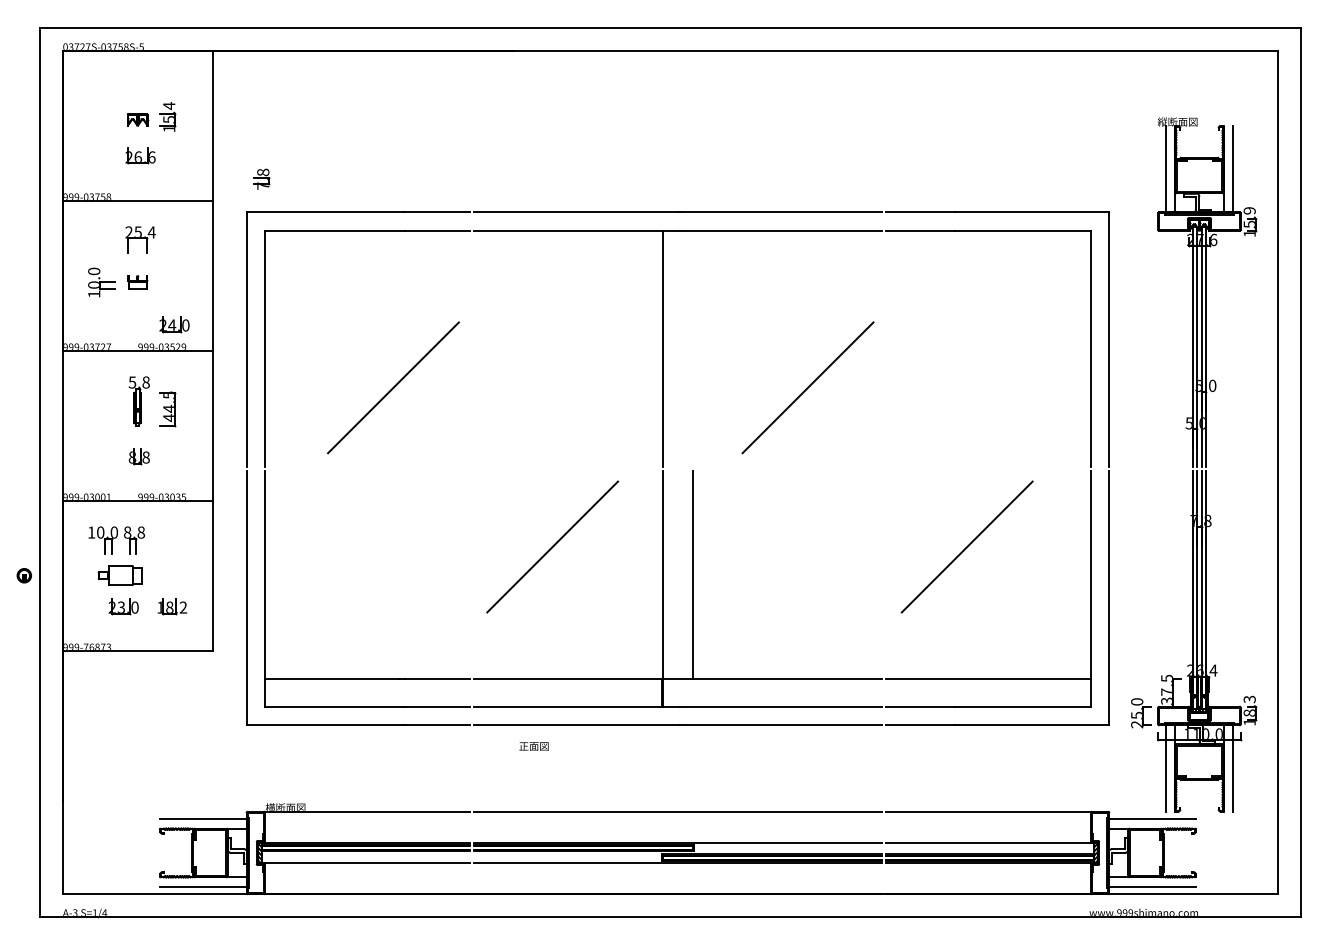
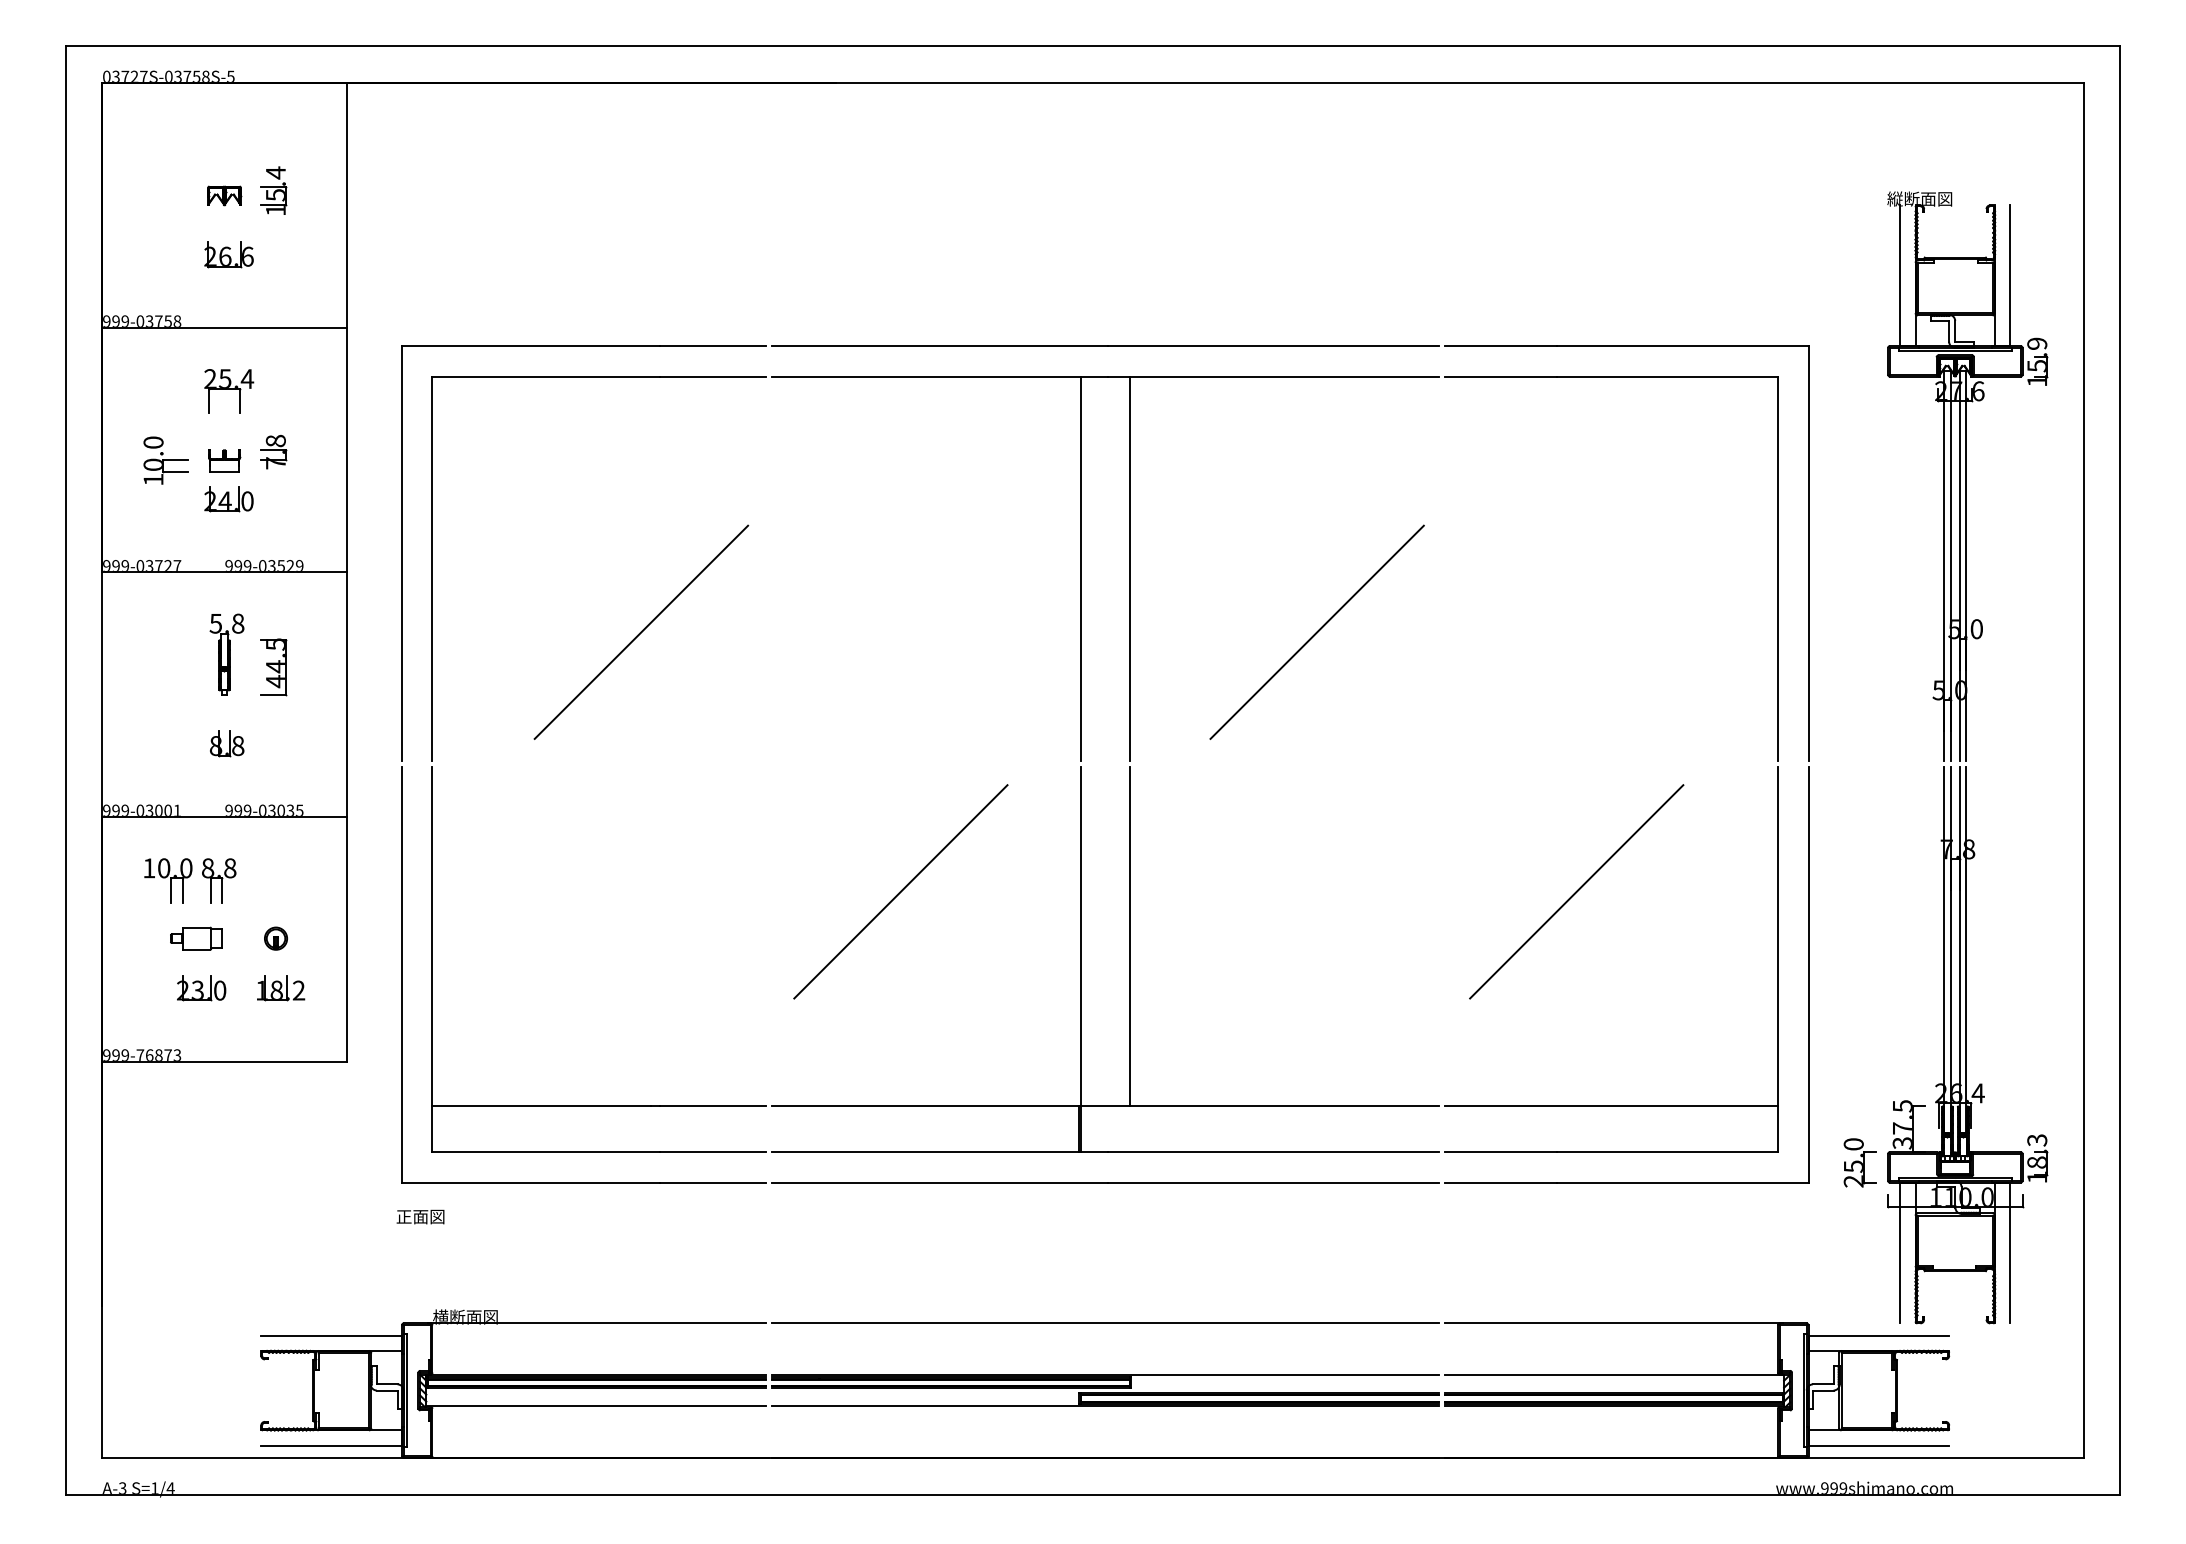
part: (261, 178) -> (273, 450), moved
part: (174, 324) -> (228, 499), moved
line: (693, 348) -> (1130, 568), added
part: (23, 575) -> (274, 938), moved
part: (120, 575) -> (196, 938), size x0.71
text: (533, 746) -> (419, 1217), moved

